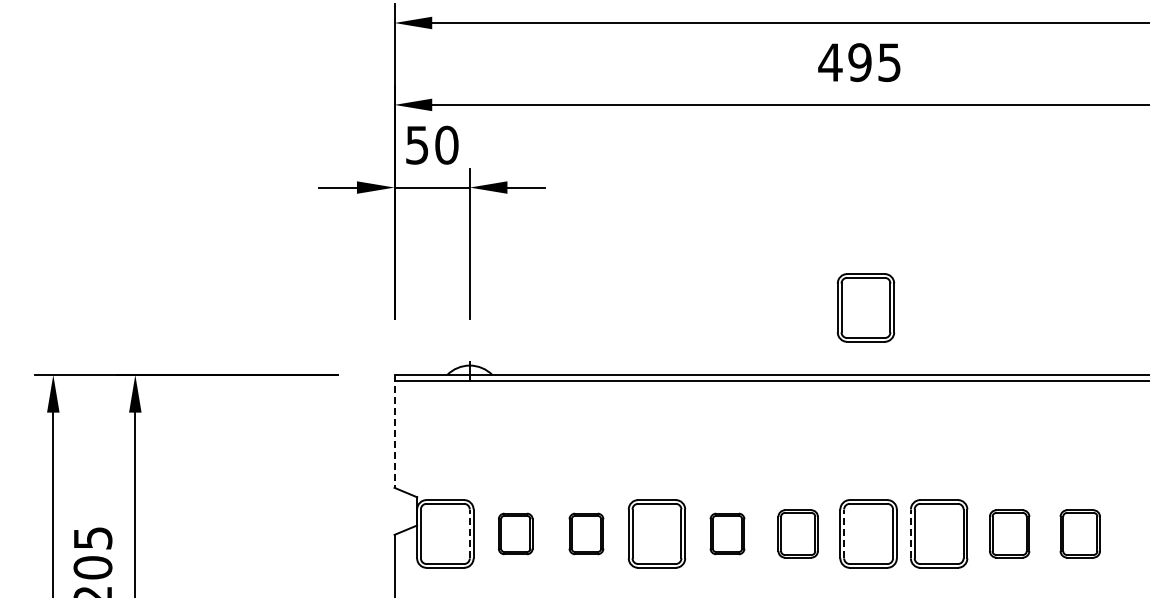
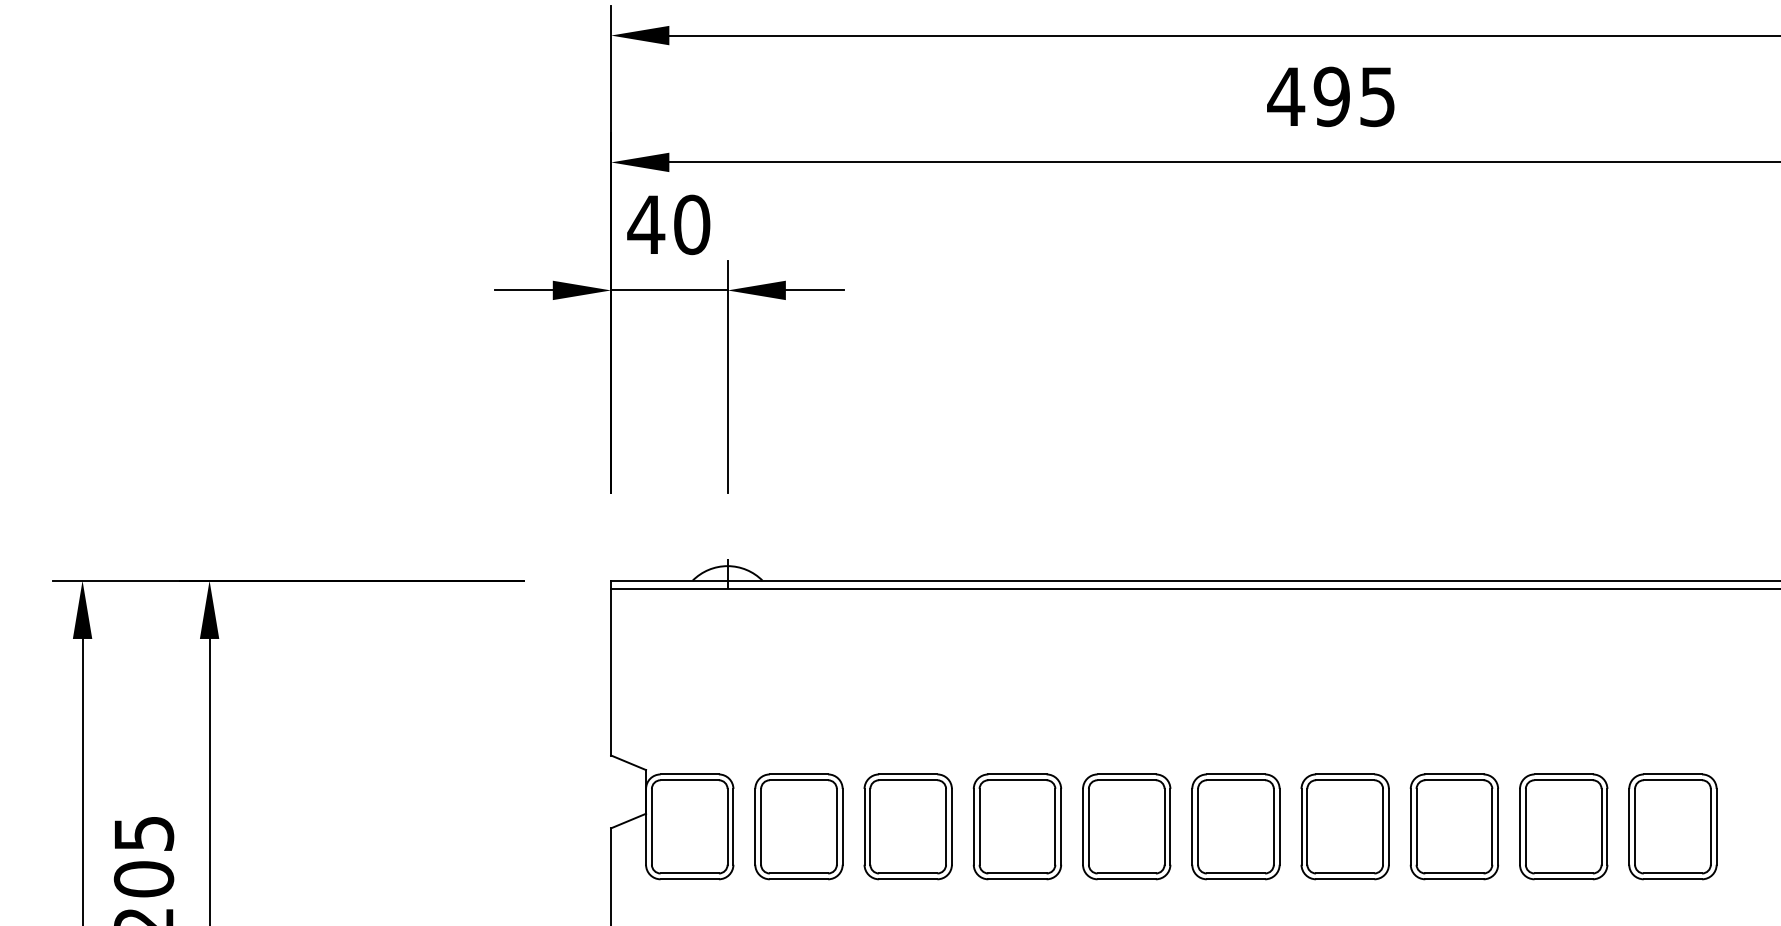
text: (417, 145) -> (646, 225), 50 -> 40
part: (865, 307) -> (1340, 476), removed
line: (394, 431) -> (610, 668), dashed -> solid
line: (469, 533) -> (727, 826), dashed -> solid
part: (515, 533) -> (798, 826), size x1.67
part: (586, 533) -> (908, 826), size x1.67
part: (727, 533) -> (1126, 826), size x1.67
part: (798, 533) -> (1236, 826), size x1.43
line: (844, 533) -> (1307, 826), dashed -> solid
line: (910, 533) -> (1410, 826), dashed -> solid
part: (1009, 533) -> (1563, 826), size x1.43
part: (1080, 533) -> (1673, 826), size x1.43

